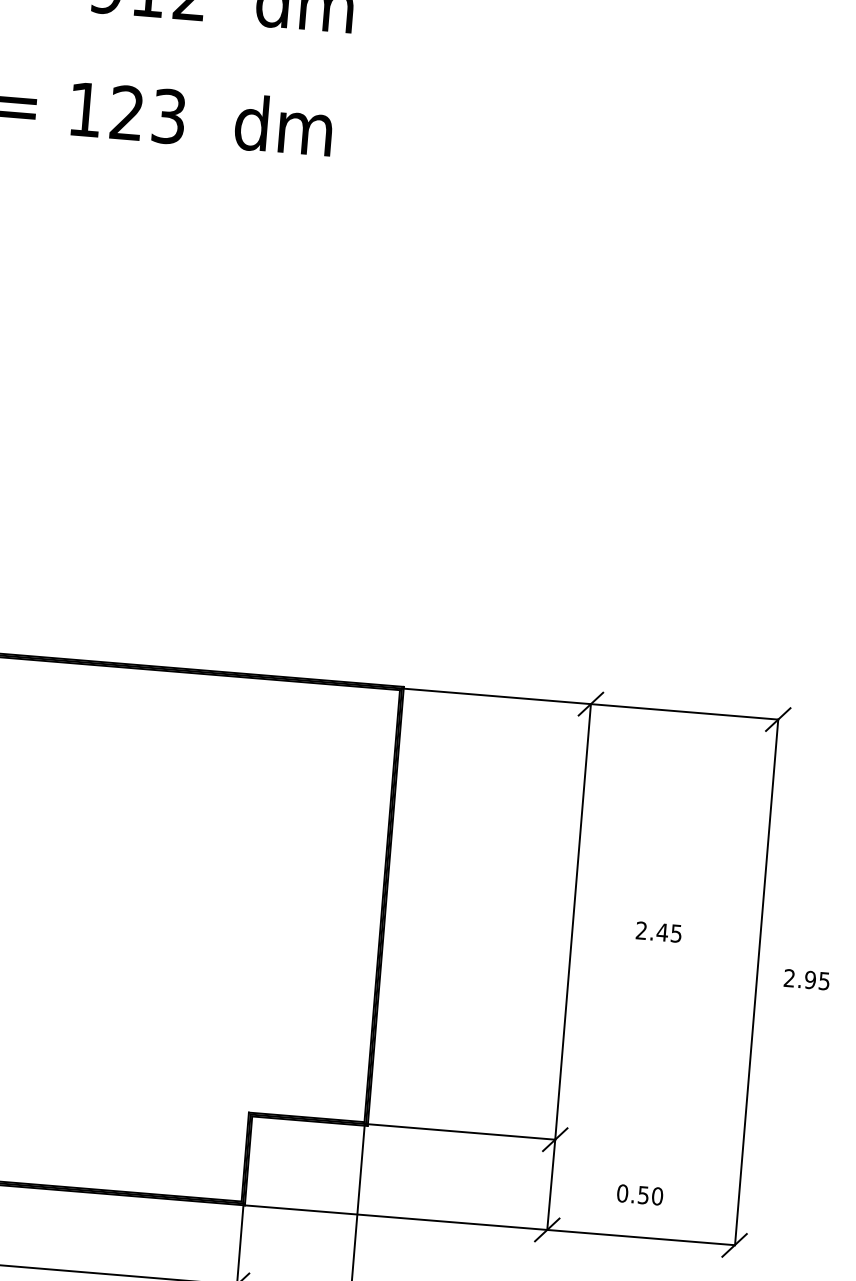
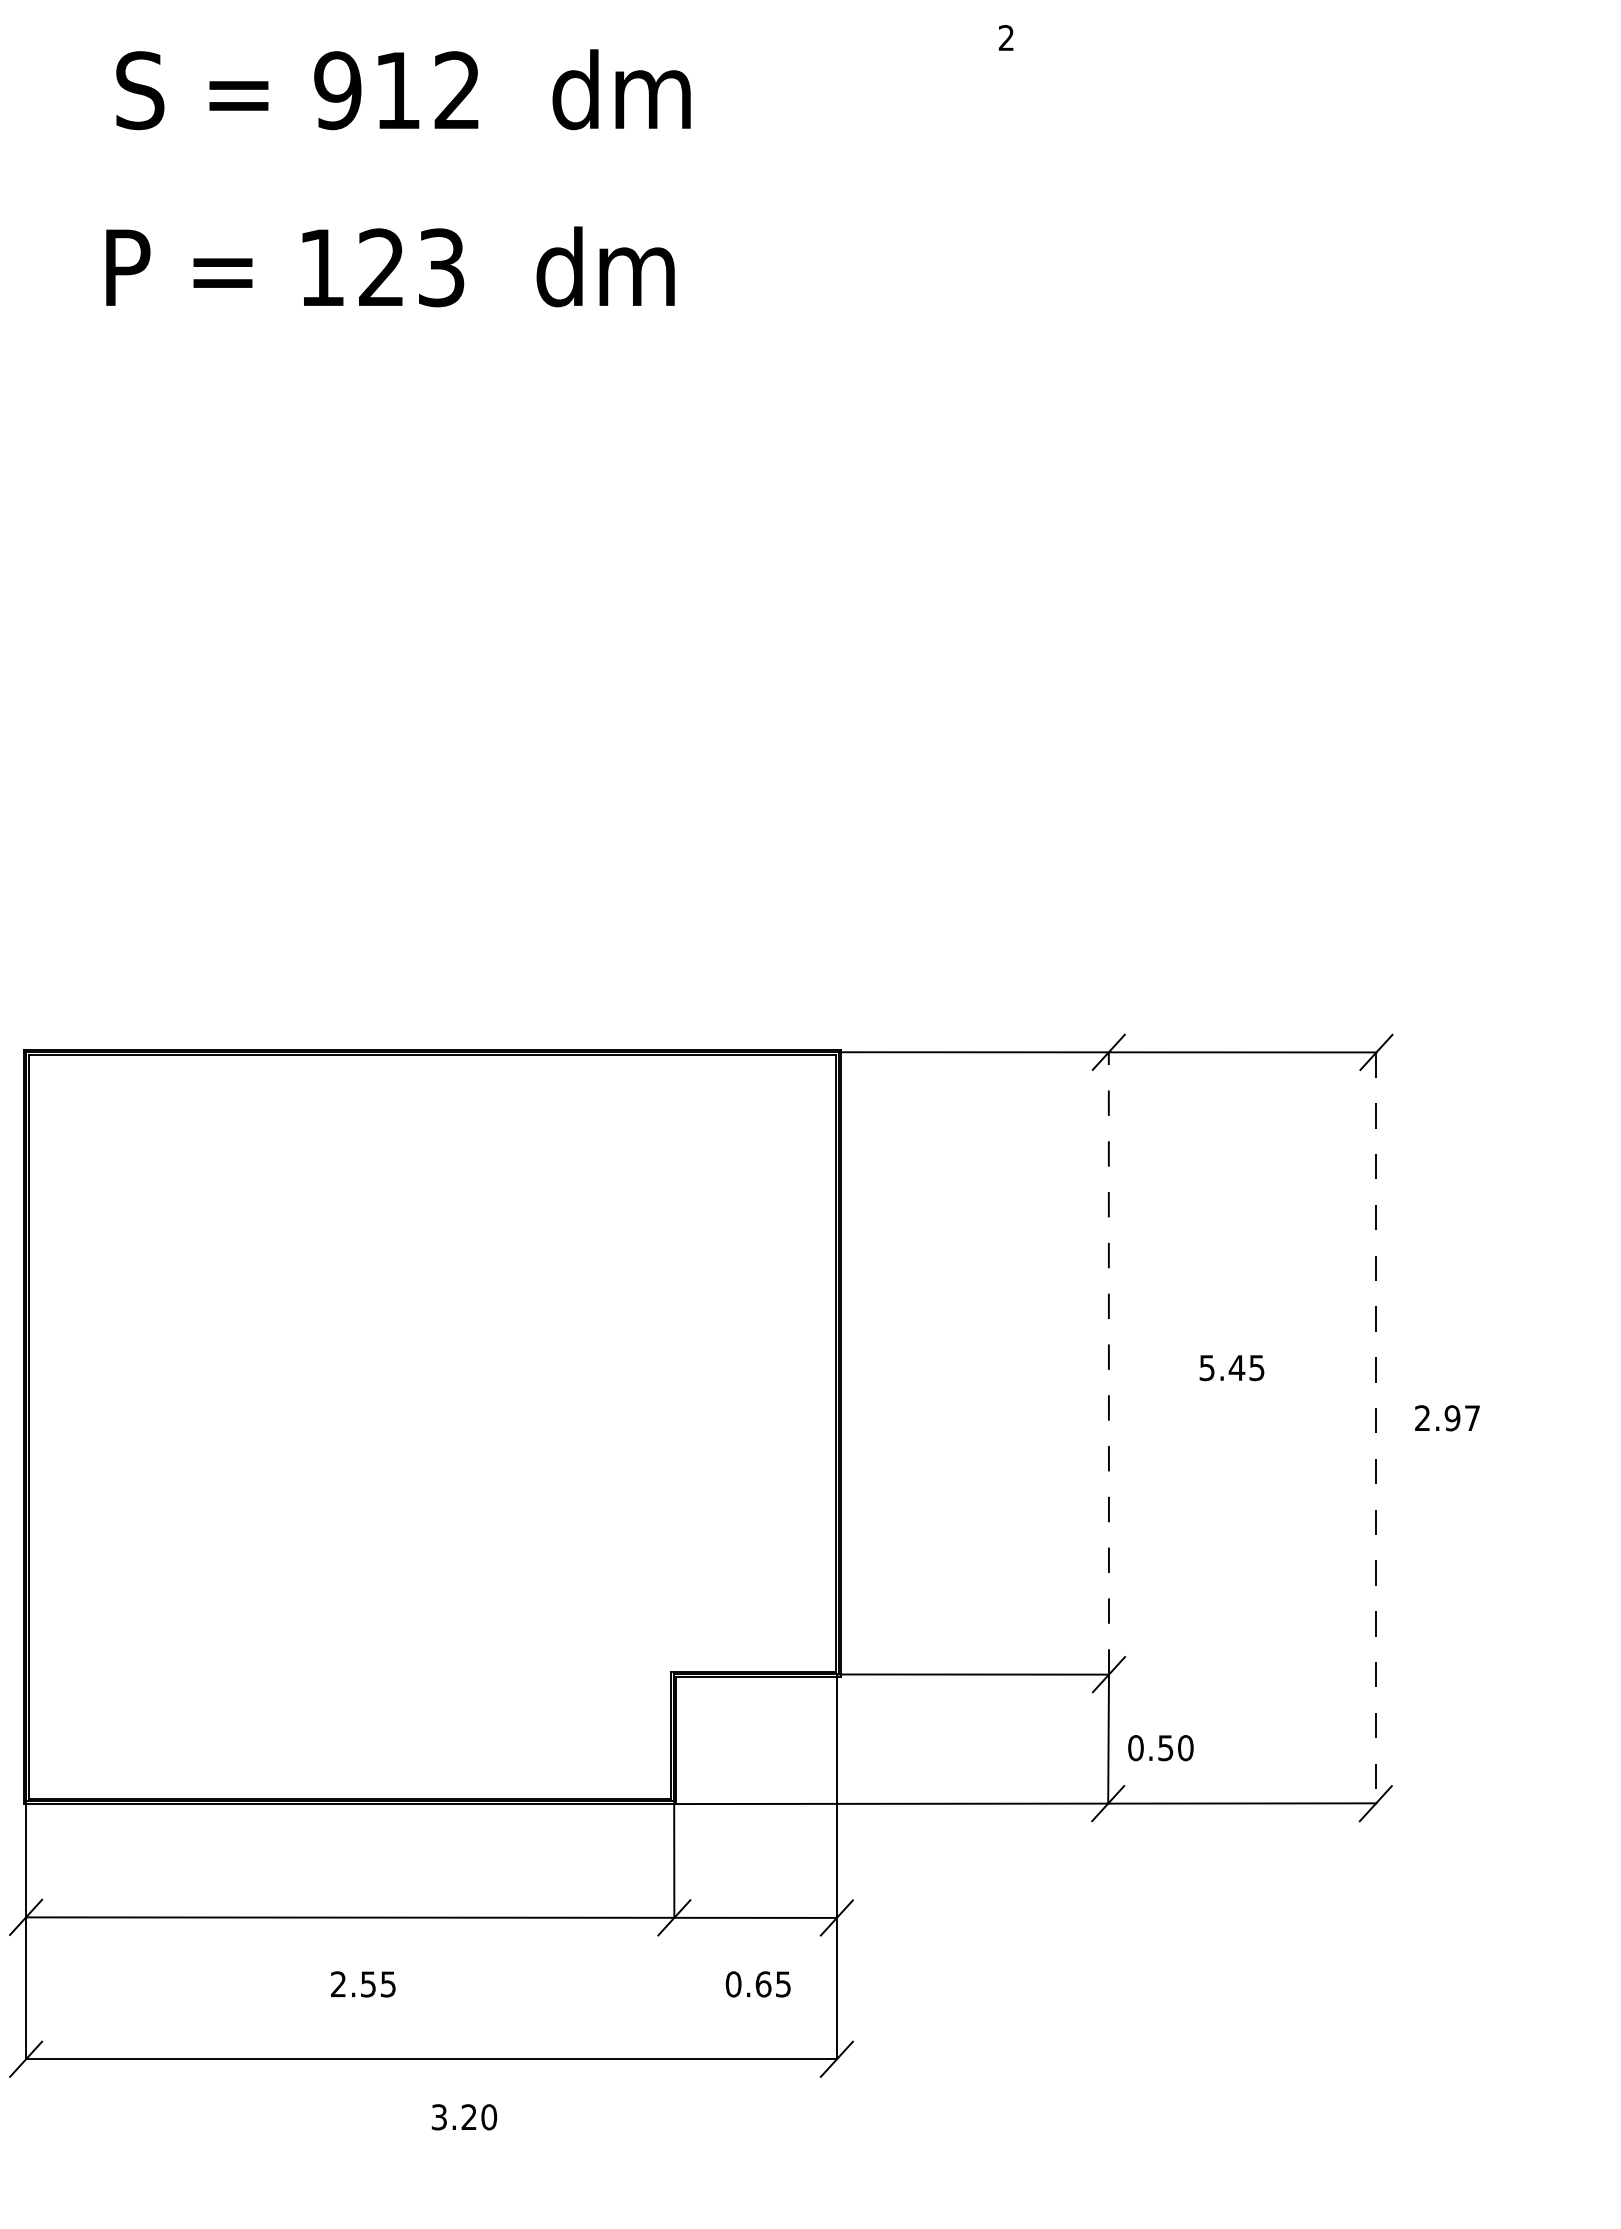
line: (572, 921) -> (1108, 1362), solid -> dashed
text: (641, 931) -> (1206, 1368), 2.45 -> 5.45
text: (824, 981) -> (1472, 1418), 2.95 -> 2.97
line: (756, 982) -> (1376, 1428), solid -> dashed
text: (639, 1195) -> (1160, 1748), moved

